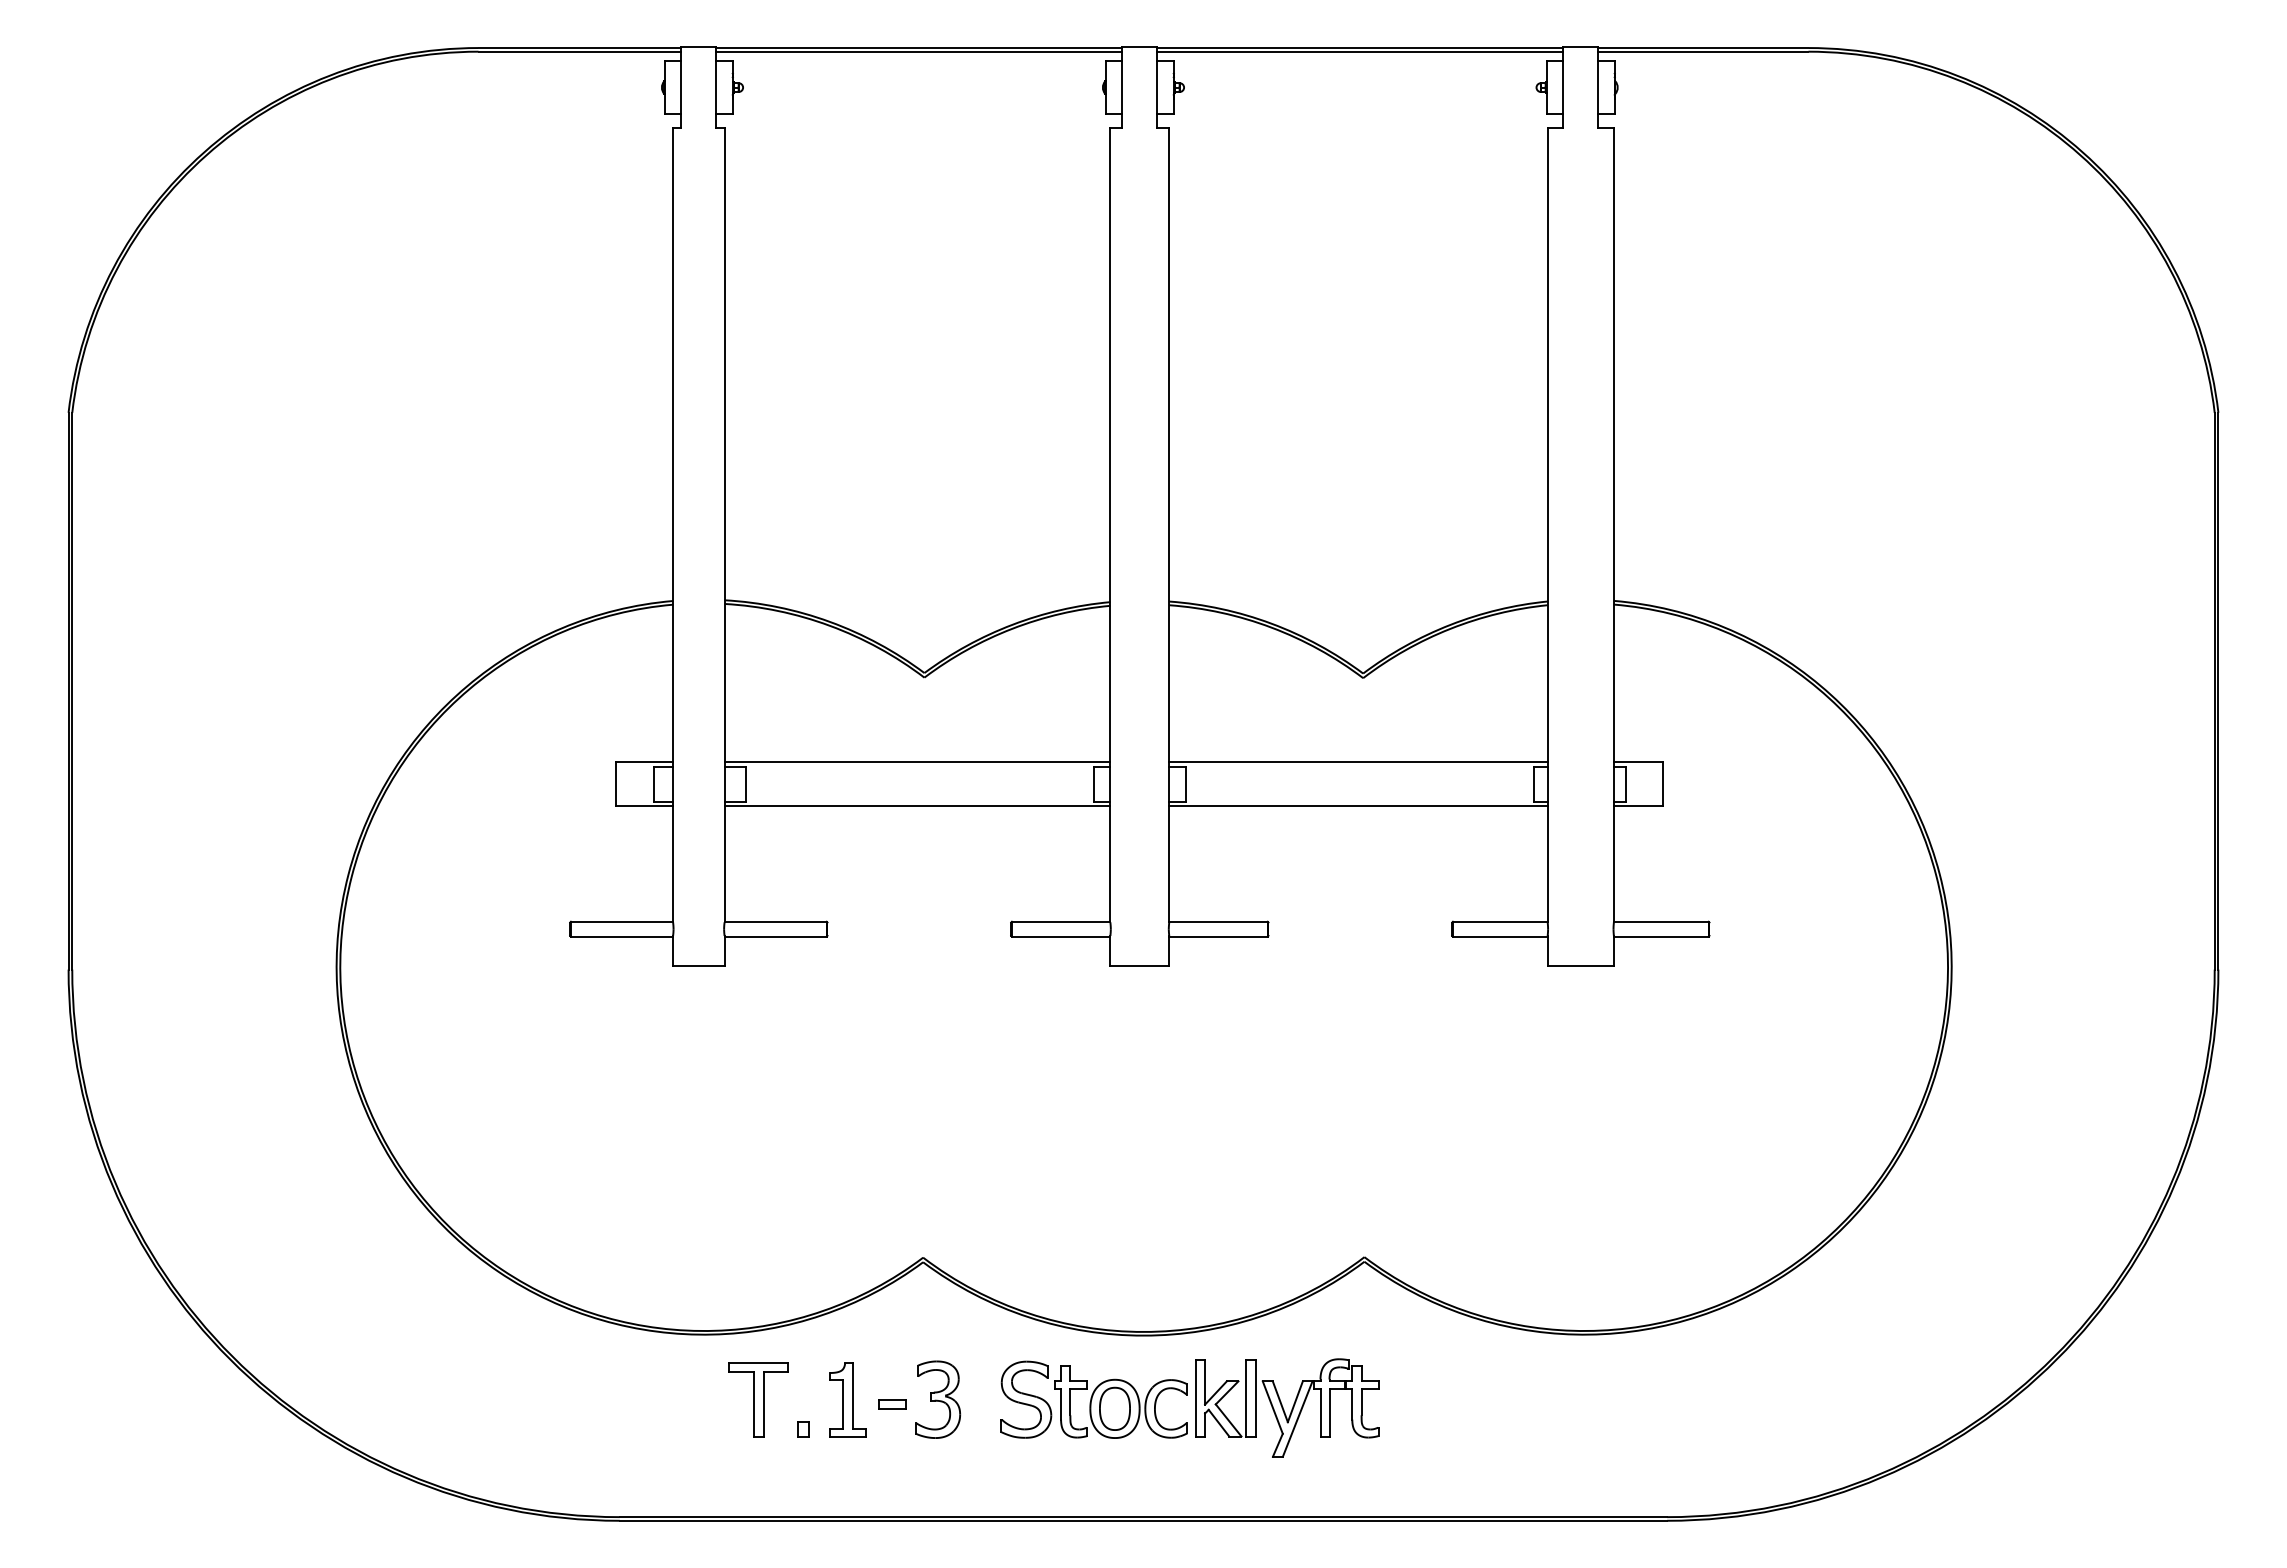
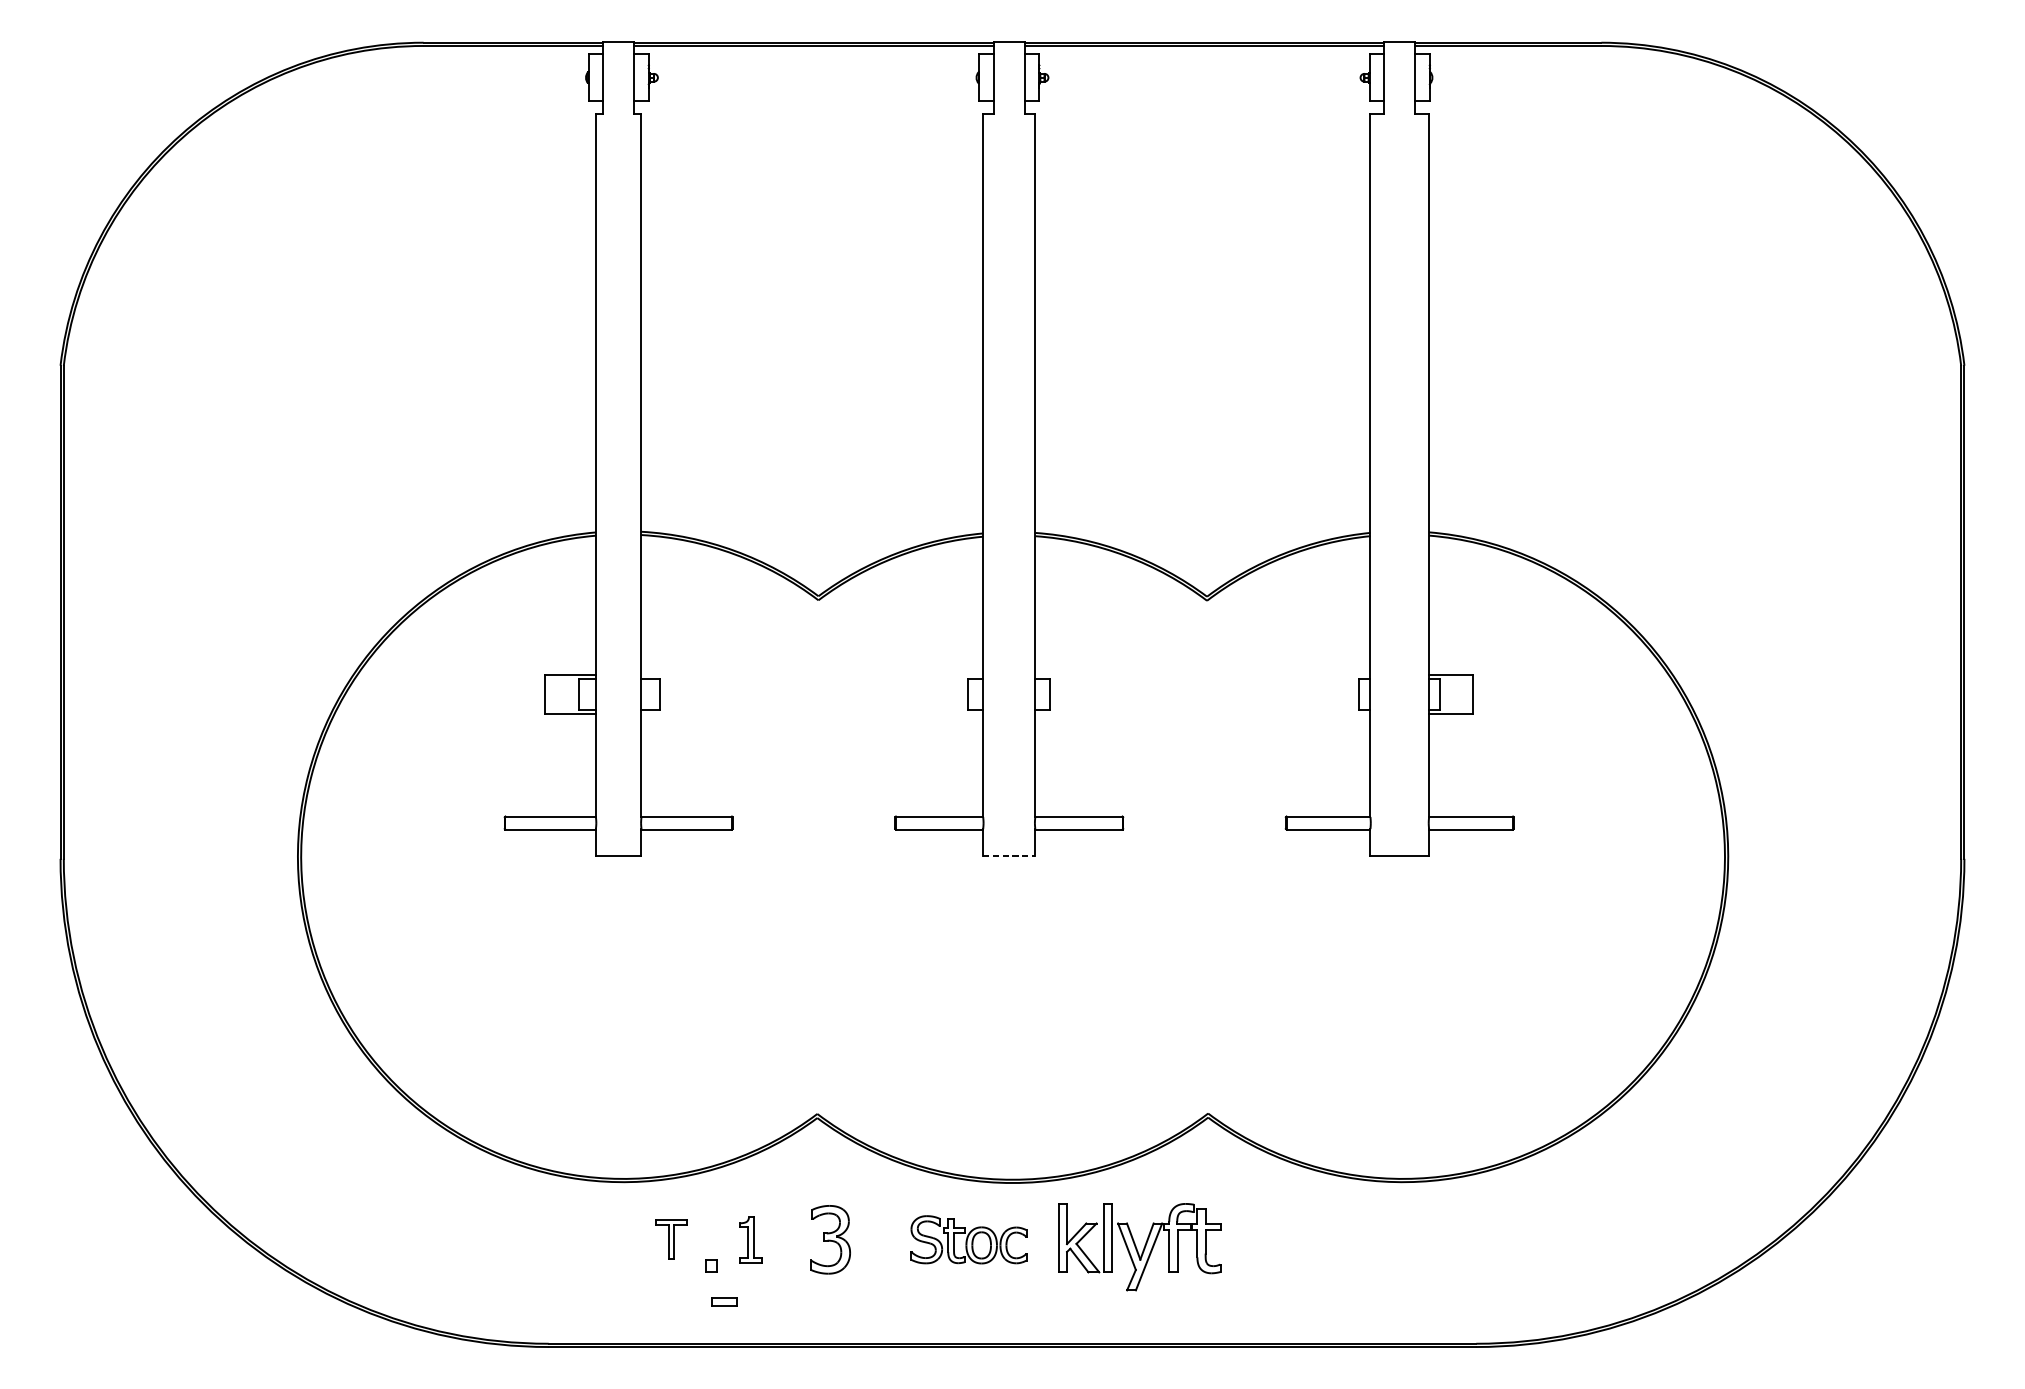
line: (917, 761) -> (812, 674), removed
line: (1358, 761) -> (1202, 674), removed
line: (917, 806) -> (812, 714), removed
line: (1358, 806) -> (1202, 714), removed
line: (1140, 965) -> (1009, 855), solid -> dashed
part: (758, 1399) -> (671, 1239), size x0.6
part: (847, 1399) -> (750, 1239), size x0.7
part: (1093, 1399) -> (968, 1239), size x0.7
part: (892, 1404) -> (724, 1302), moved

